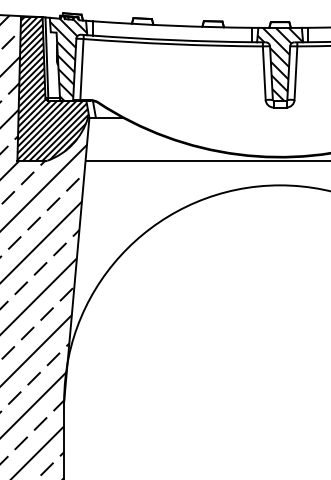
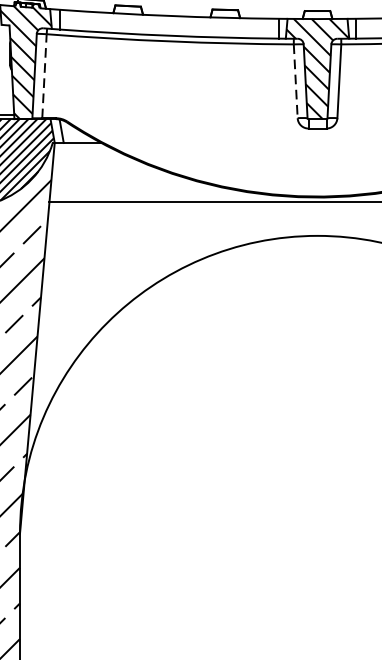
line: (81, 69) -> (43, 76), solid -> dashed
line: (264, 73) -> (296, 81), solid -> dashed

